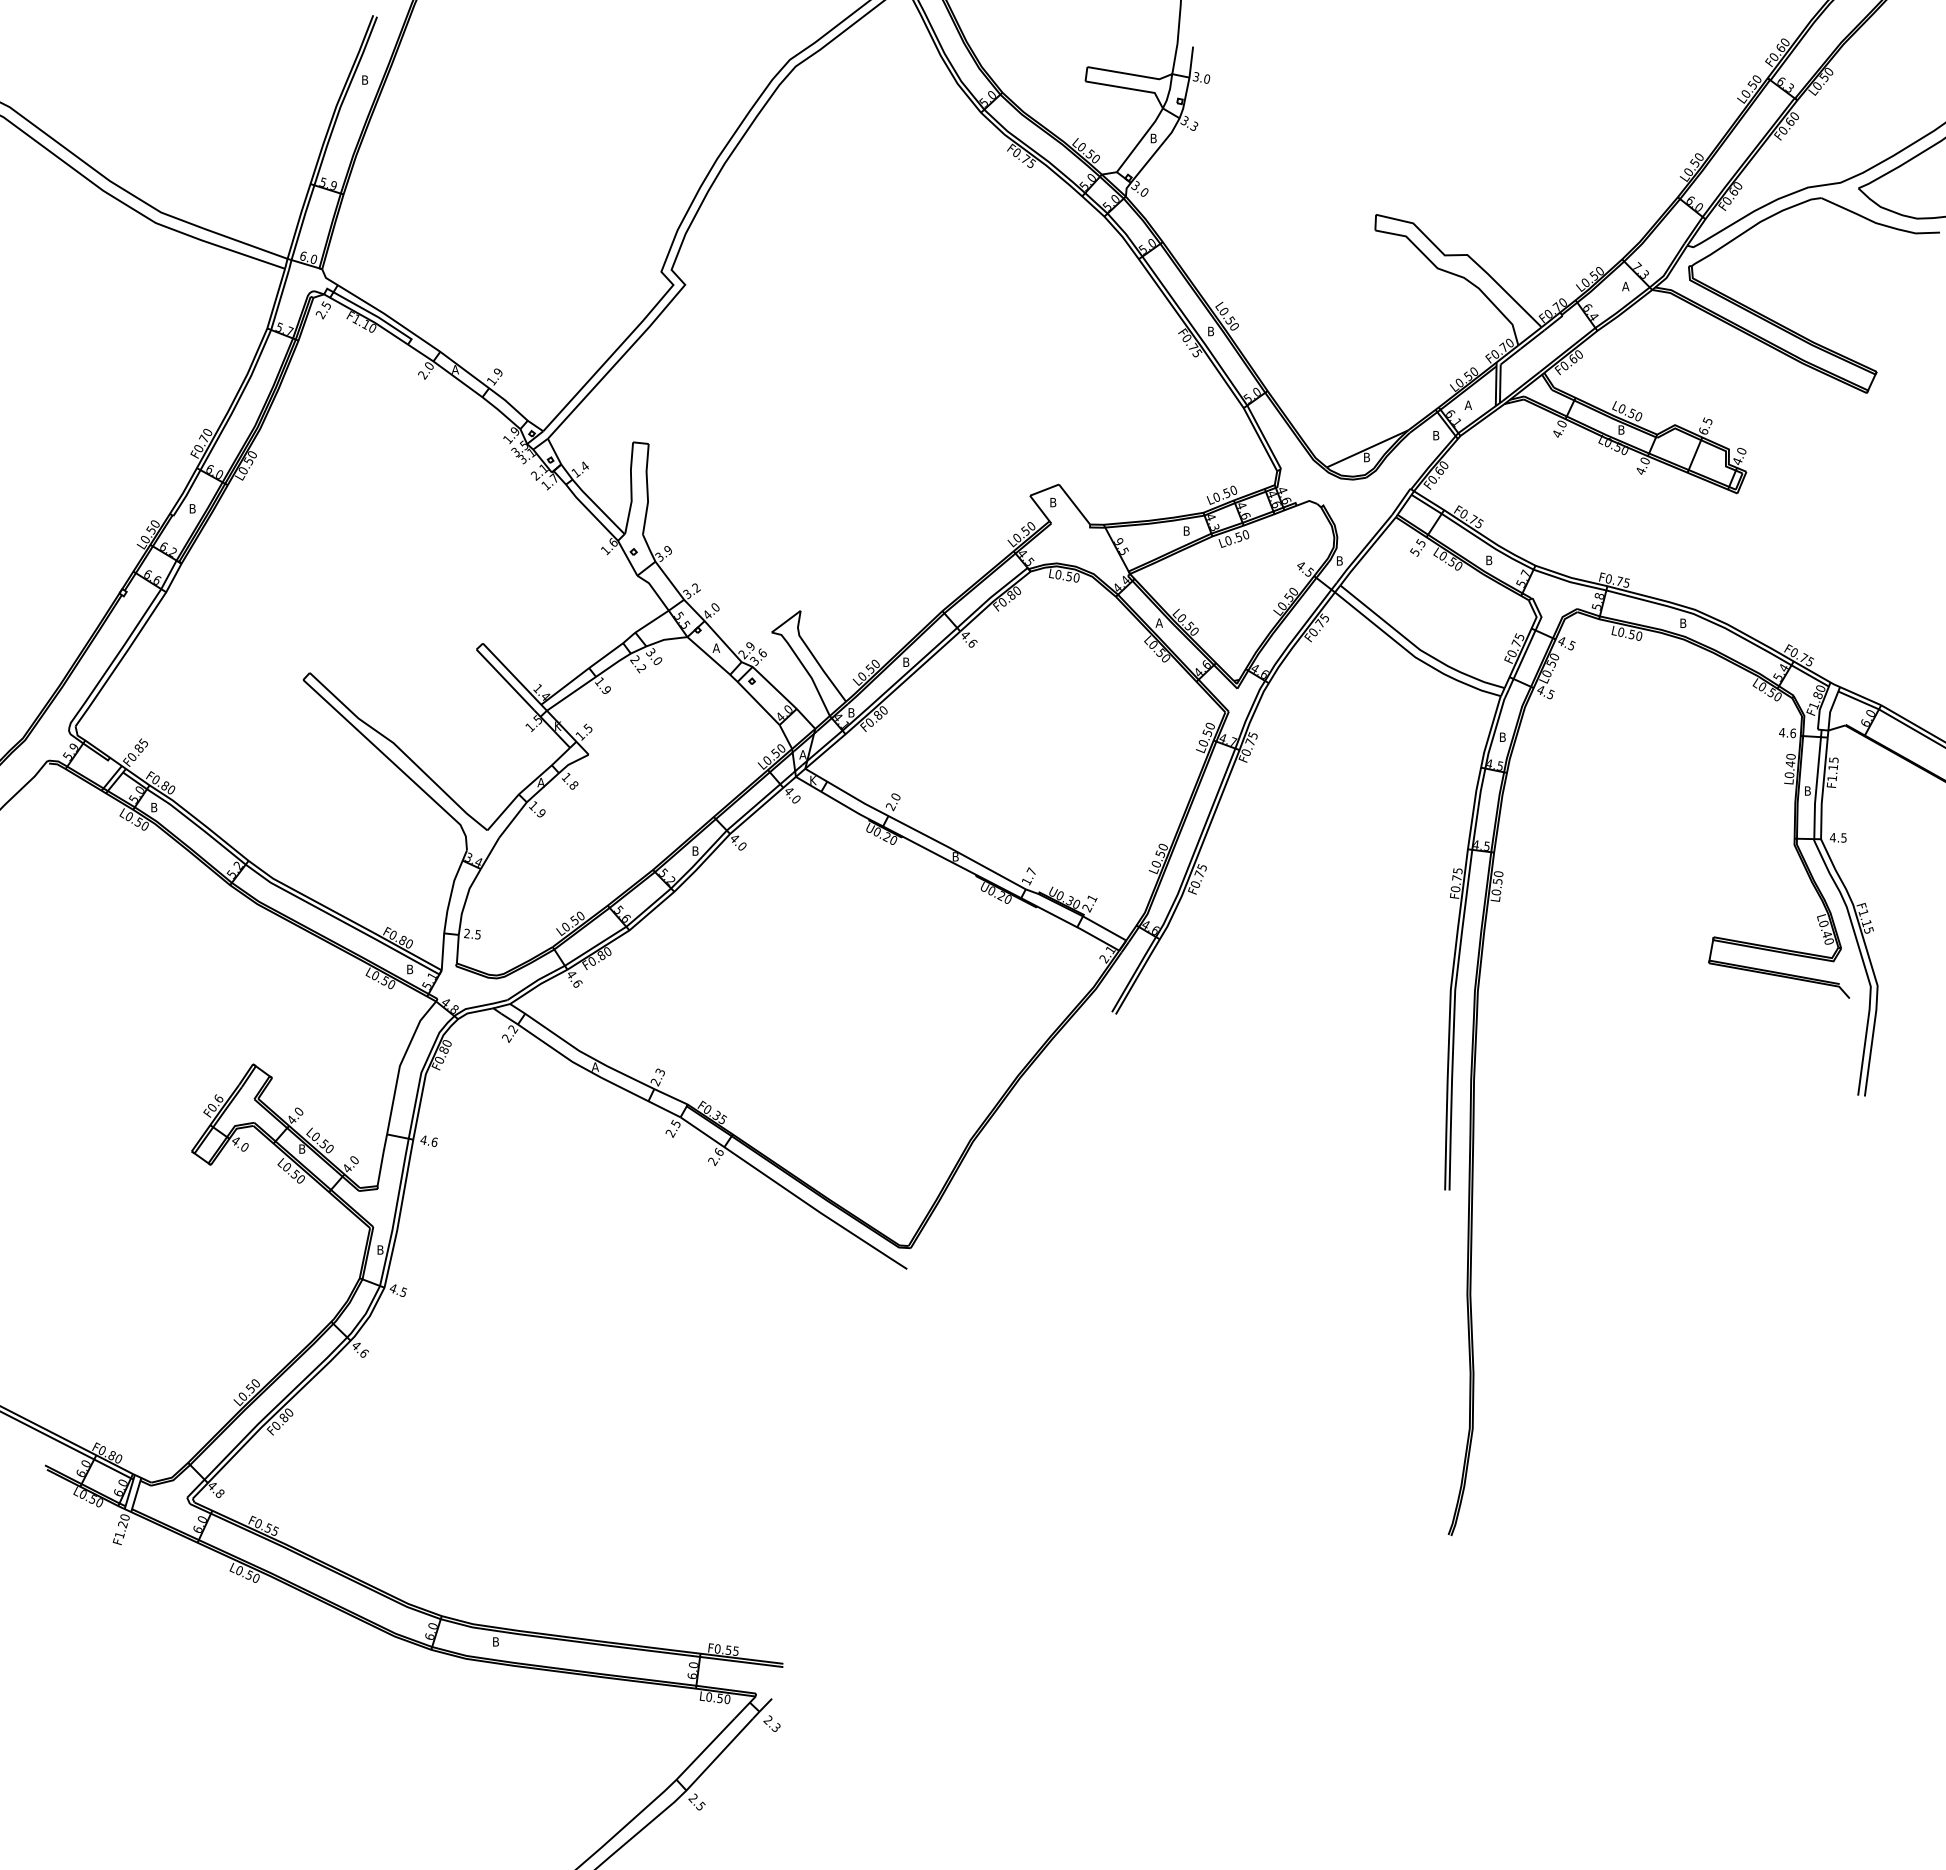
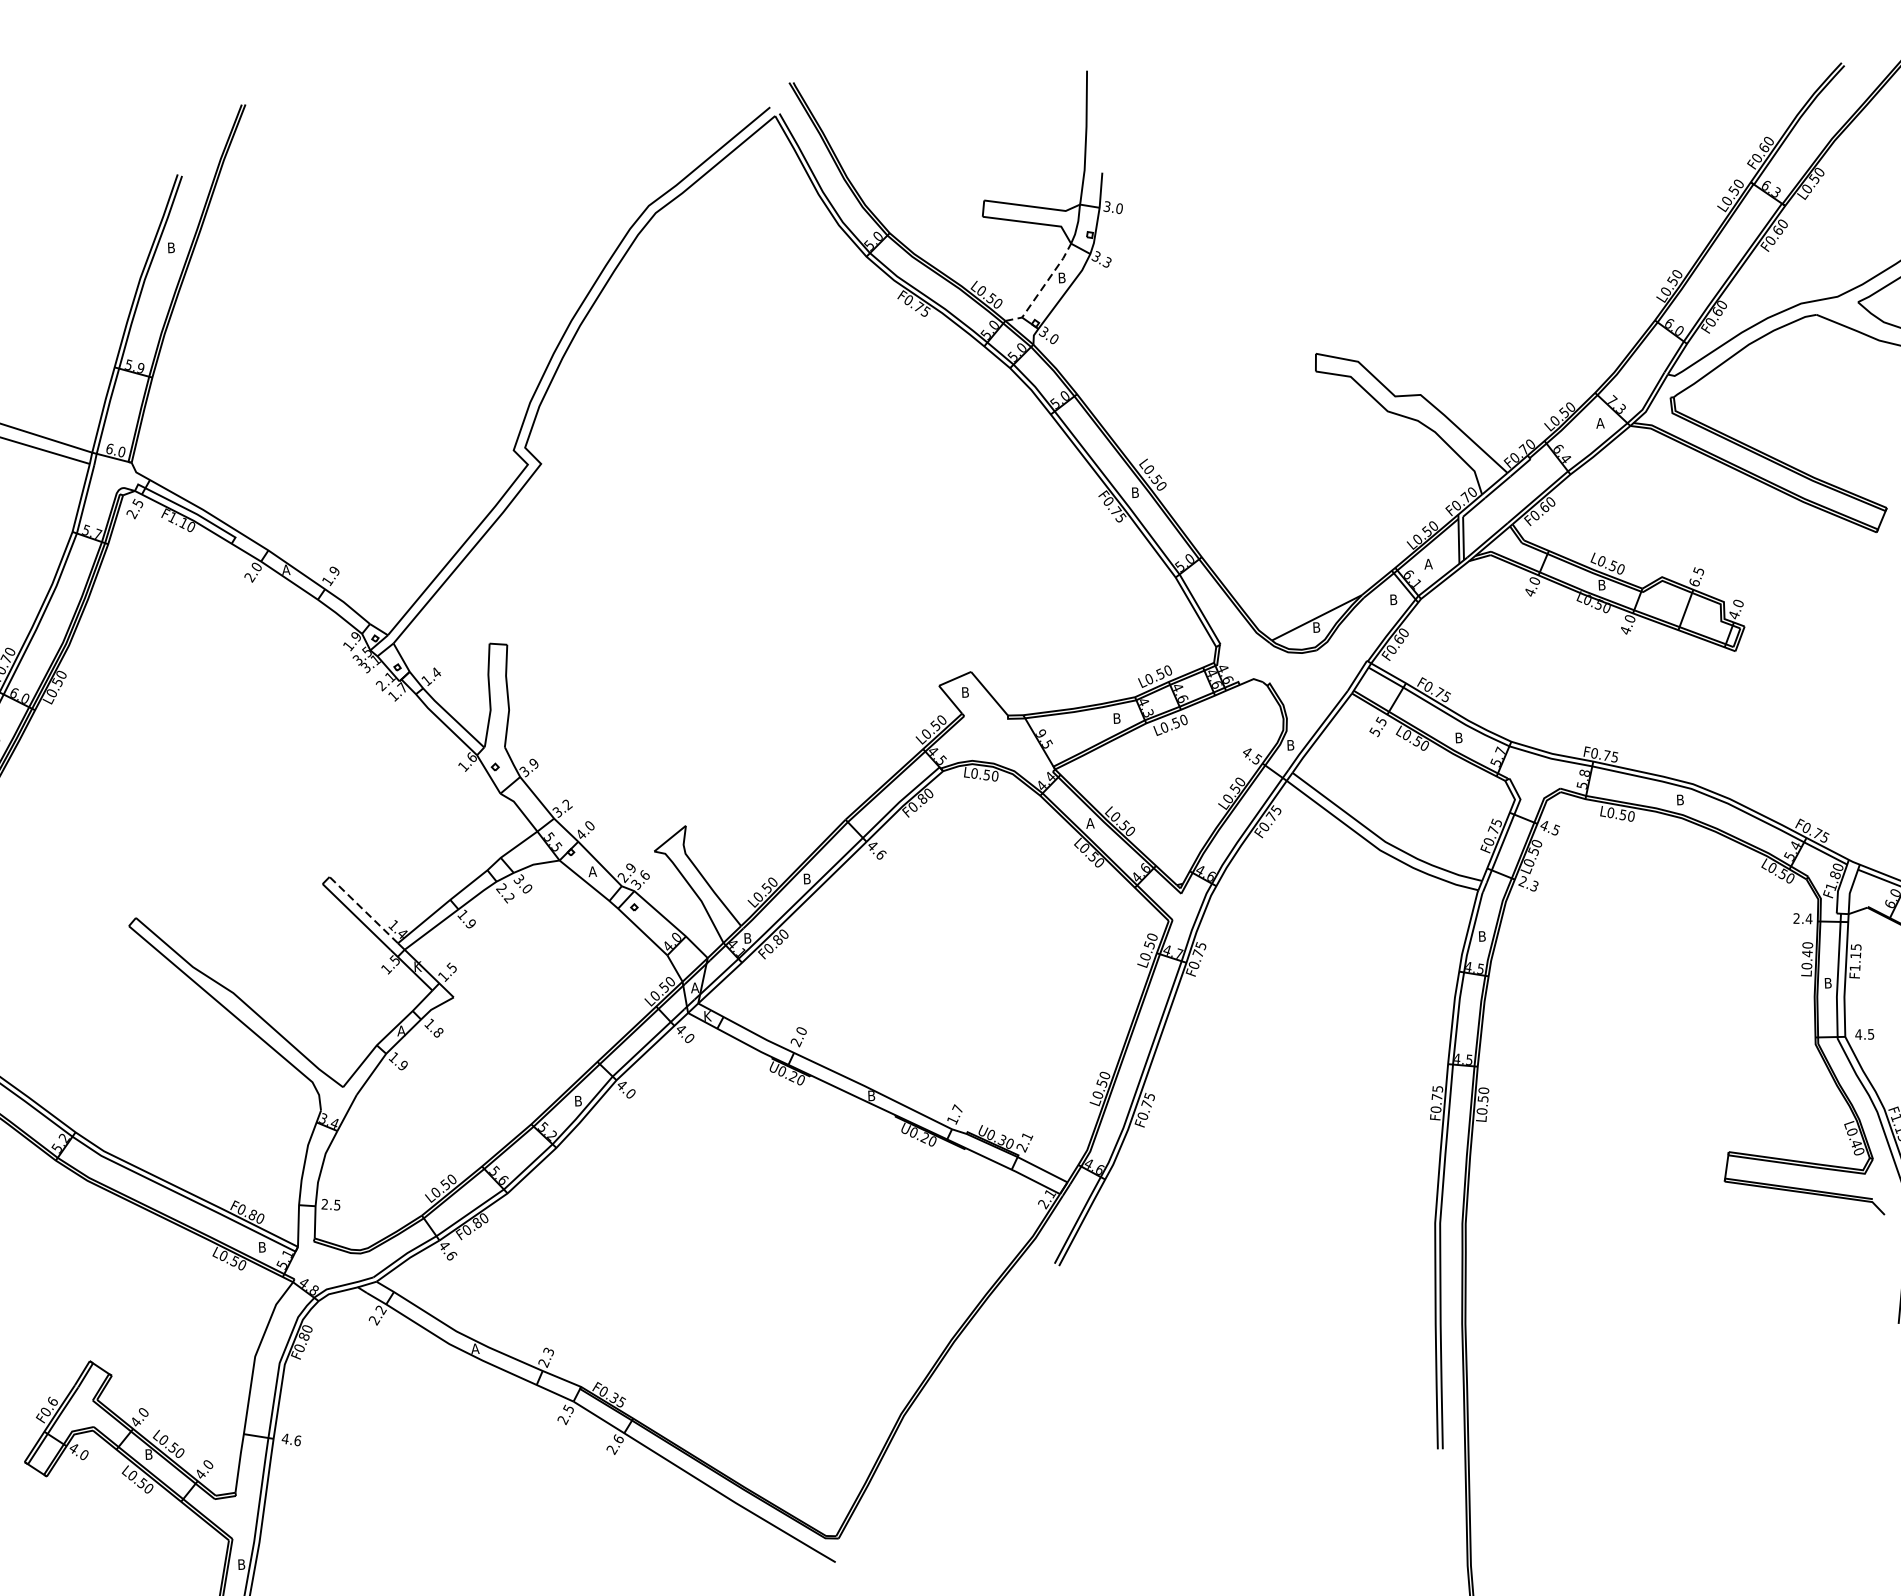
line: (1136, 146) -> (1043, 287), solid -> dashed
line: (511, 673) -> (363, 909), solid -> dashed
text: (1545, 691) -> (1528, 882), 4.5 -> 2.3
text: (1787, 732) -> (1802, 918), 4.6 -> 2.4

